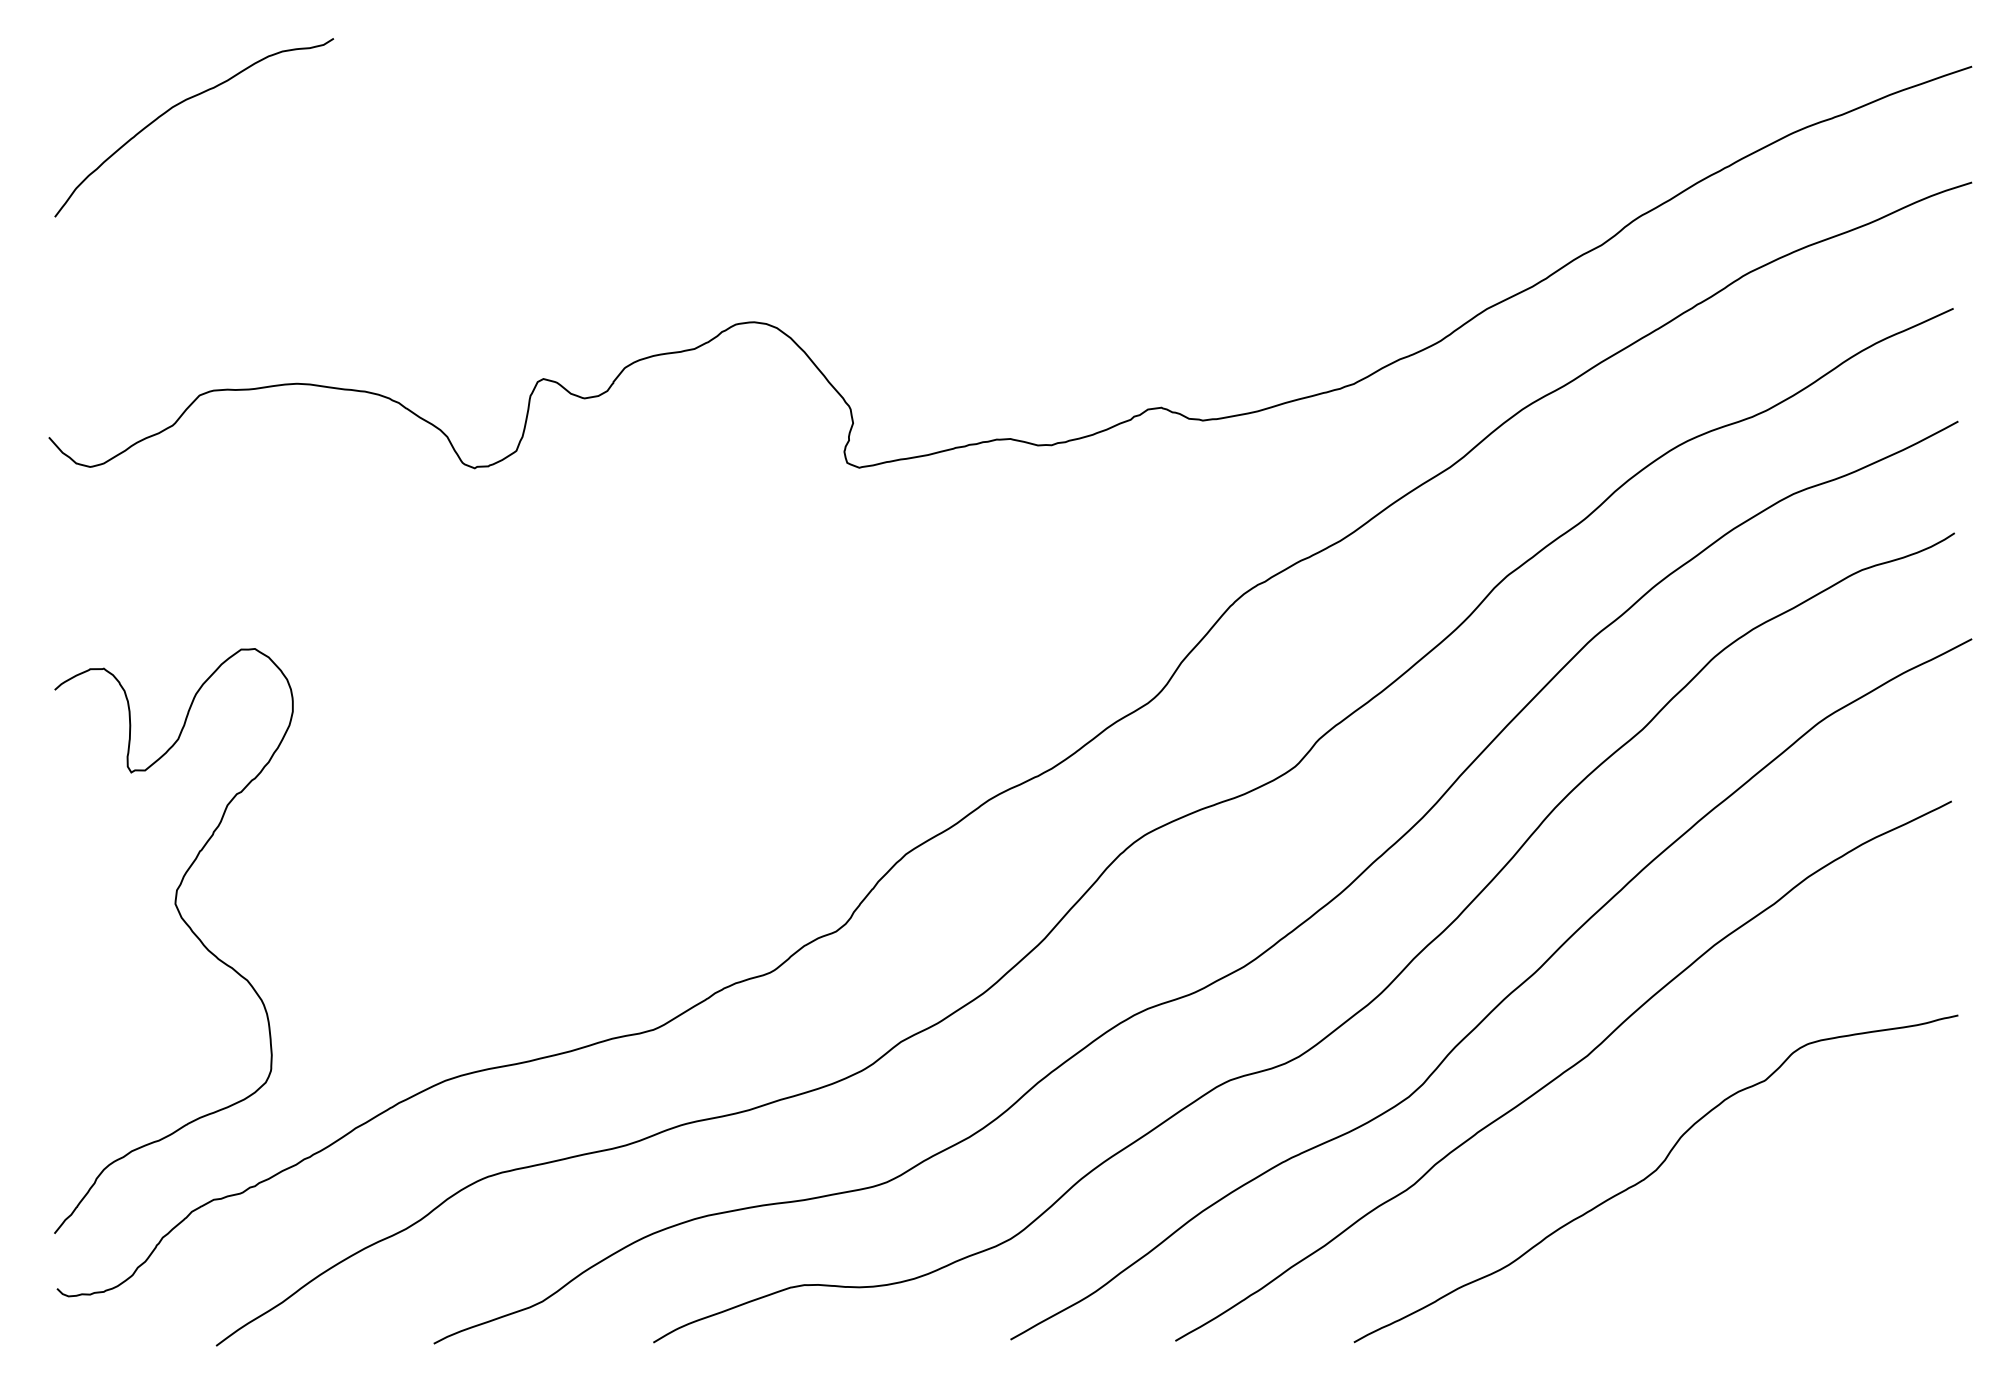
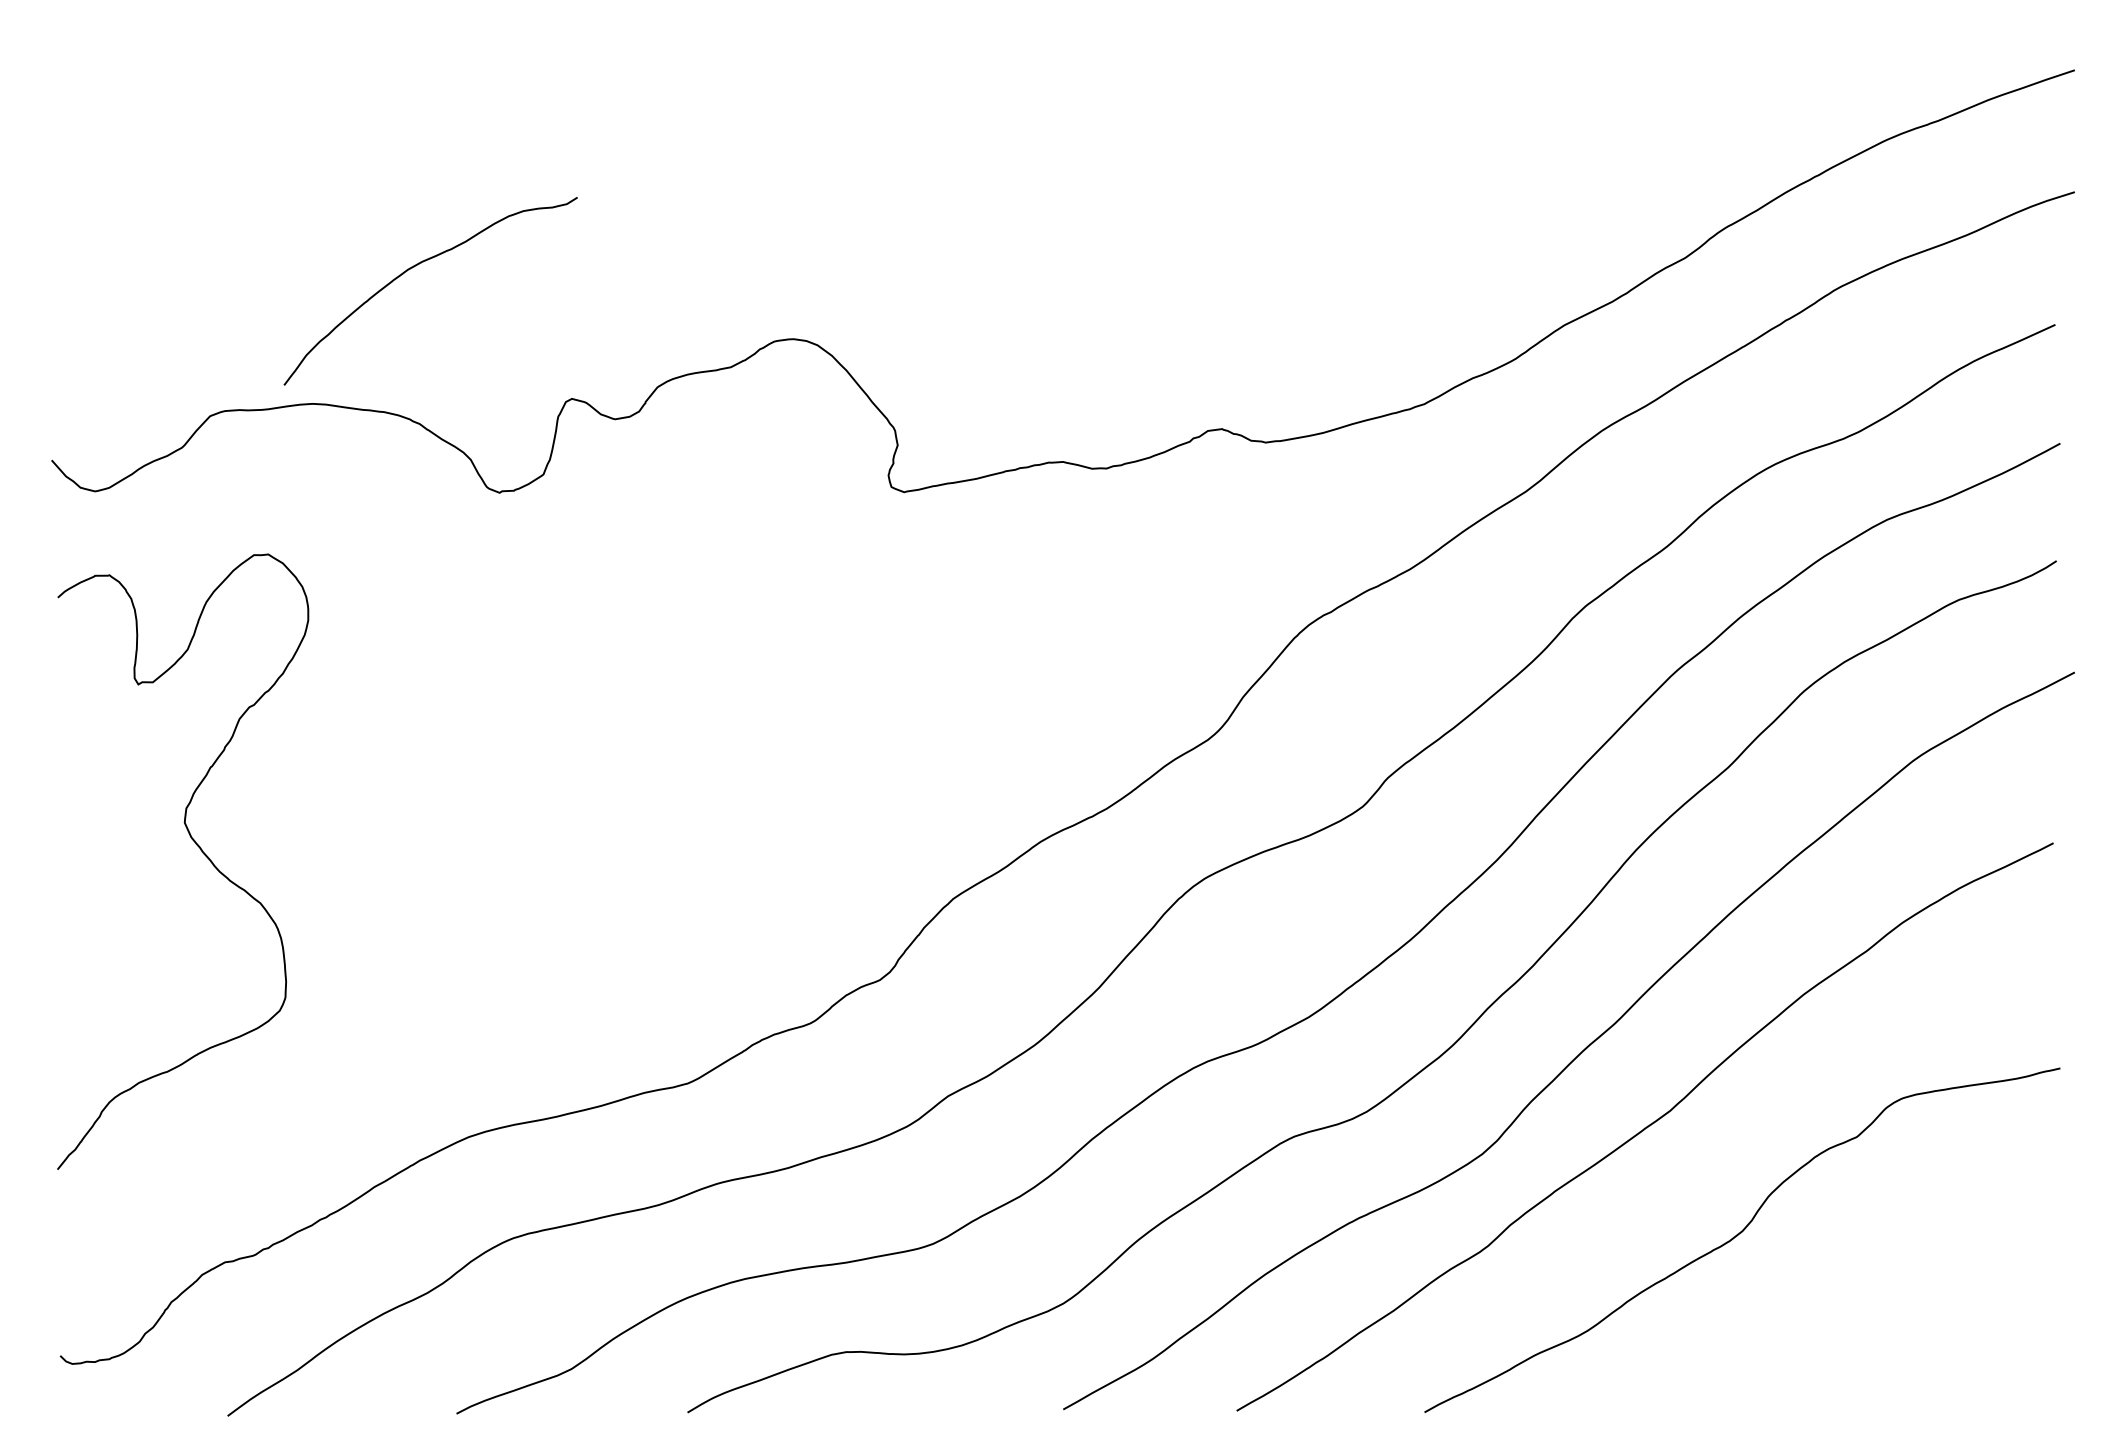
curve: (178, 105) -> (414, 267), moved
curve: (190, 930) -> (200, 850), moved

